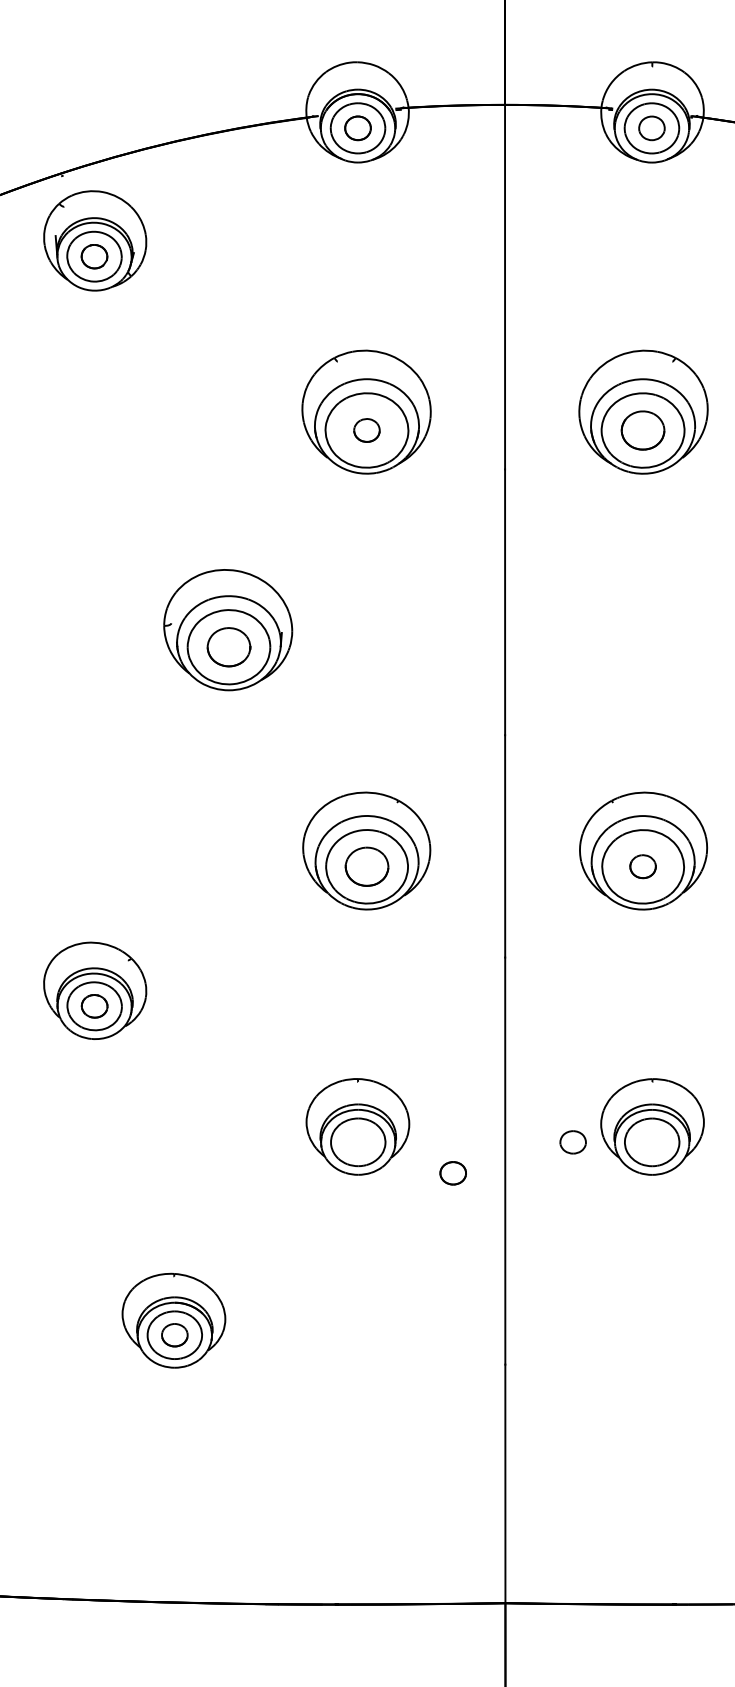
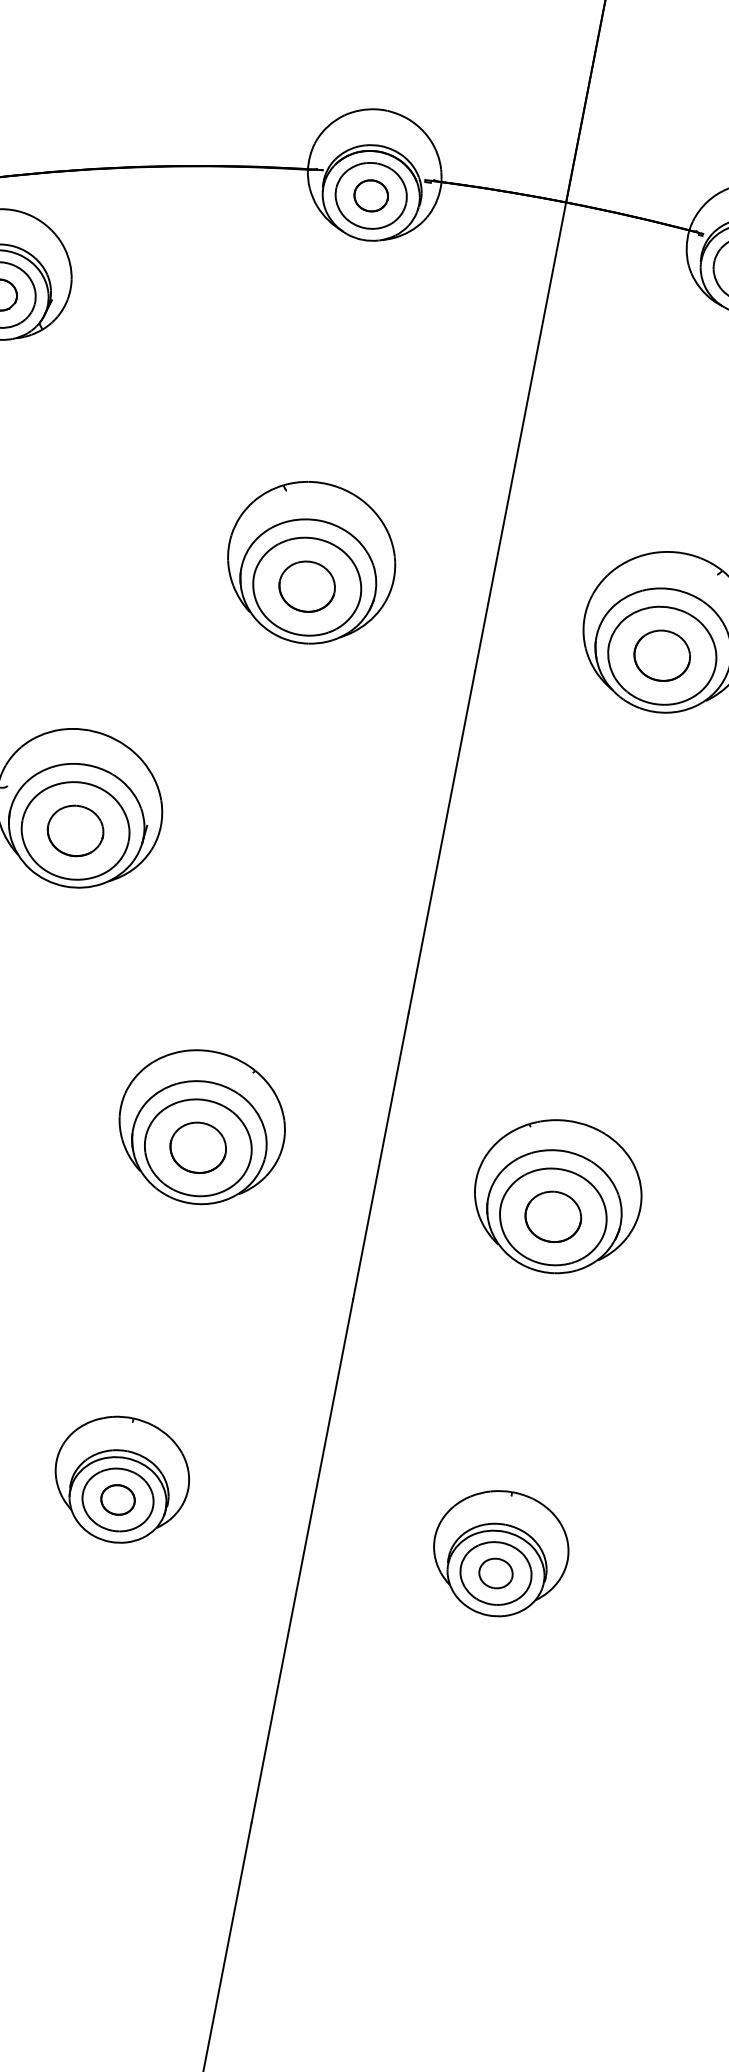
part: (366, 430) -> (306, 586), size x1.67
part: (642, 866) -> (552, 1216), size x1.67
part: (572, 1142) -> (495, 1573), moved
part: (452, 1173) -> (117, 1499), moved

